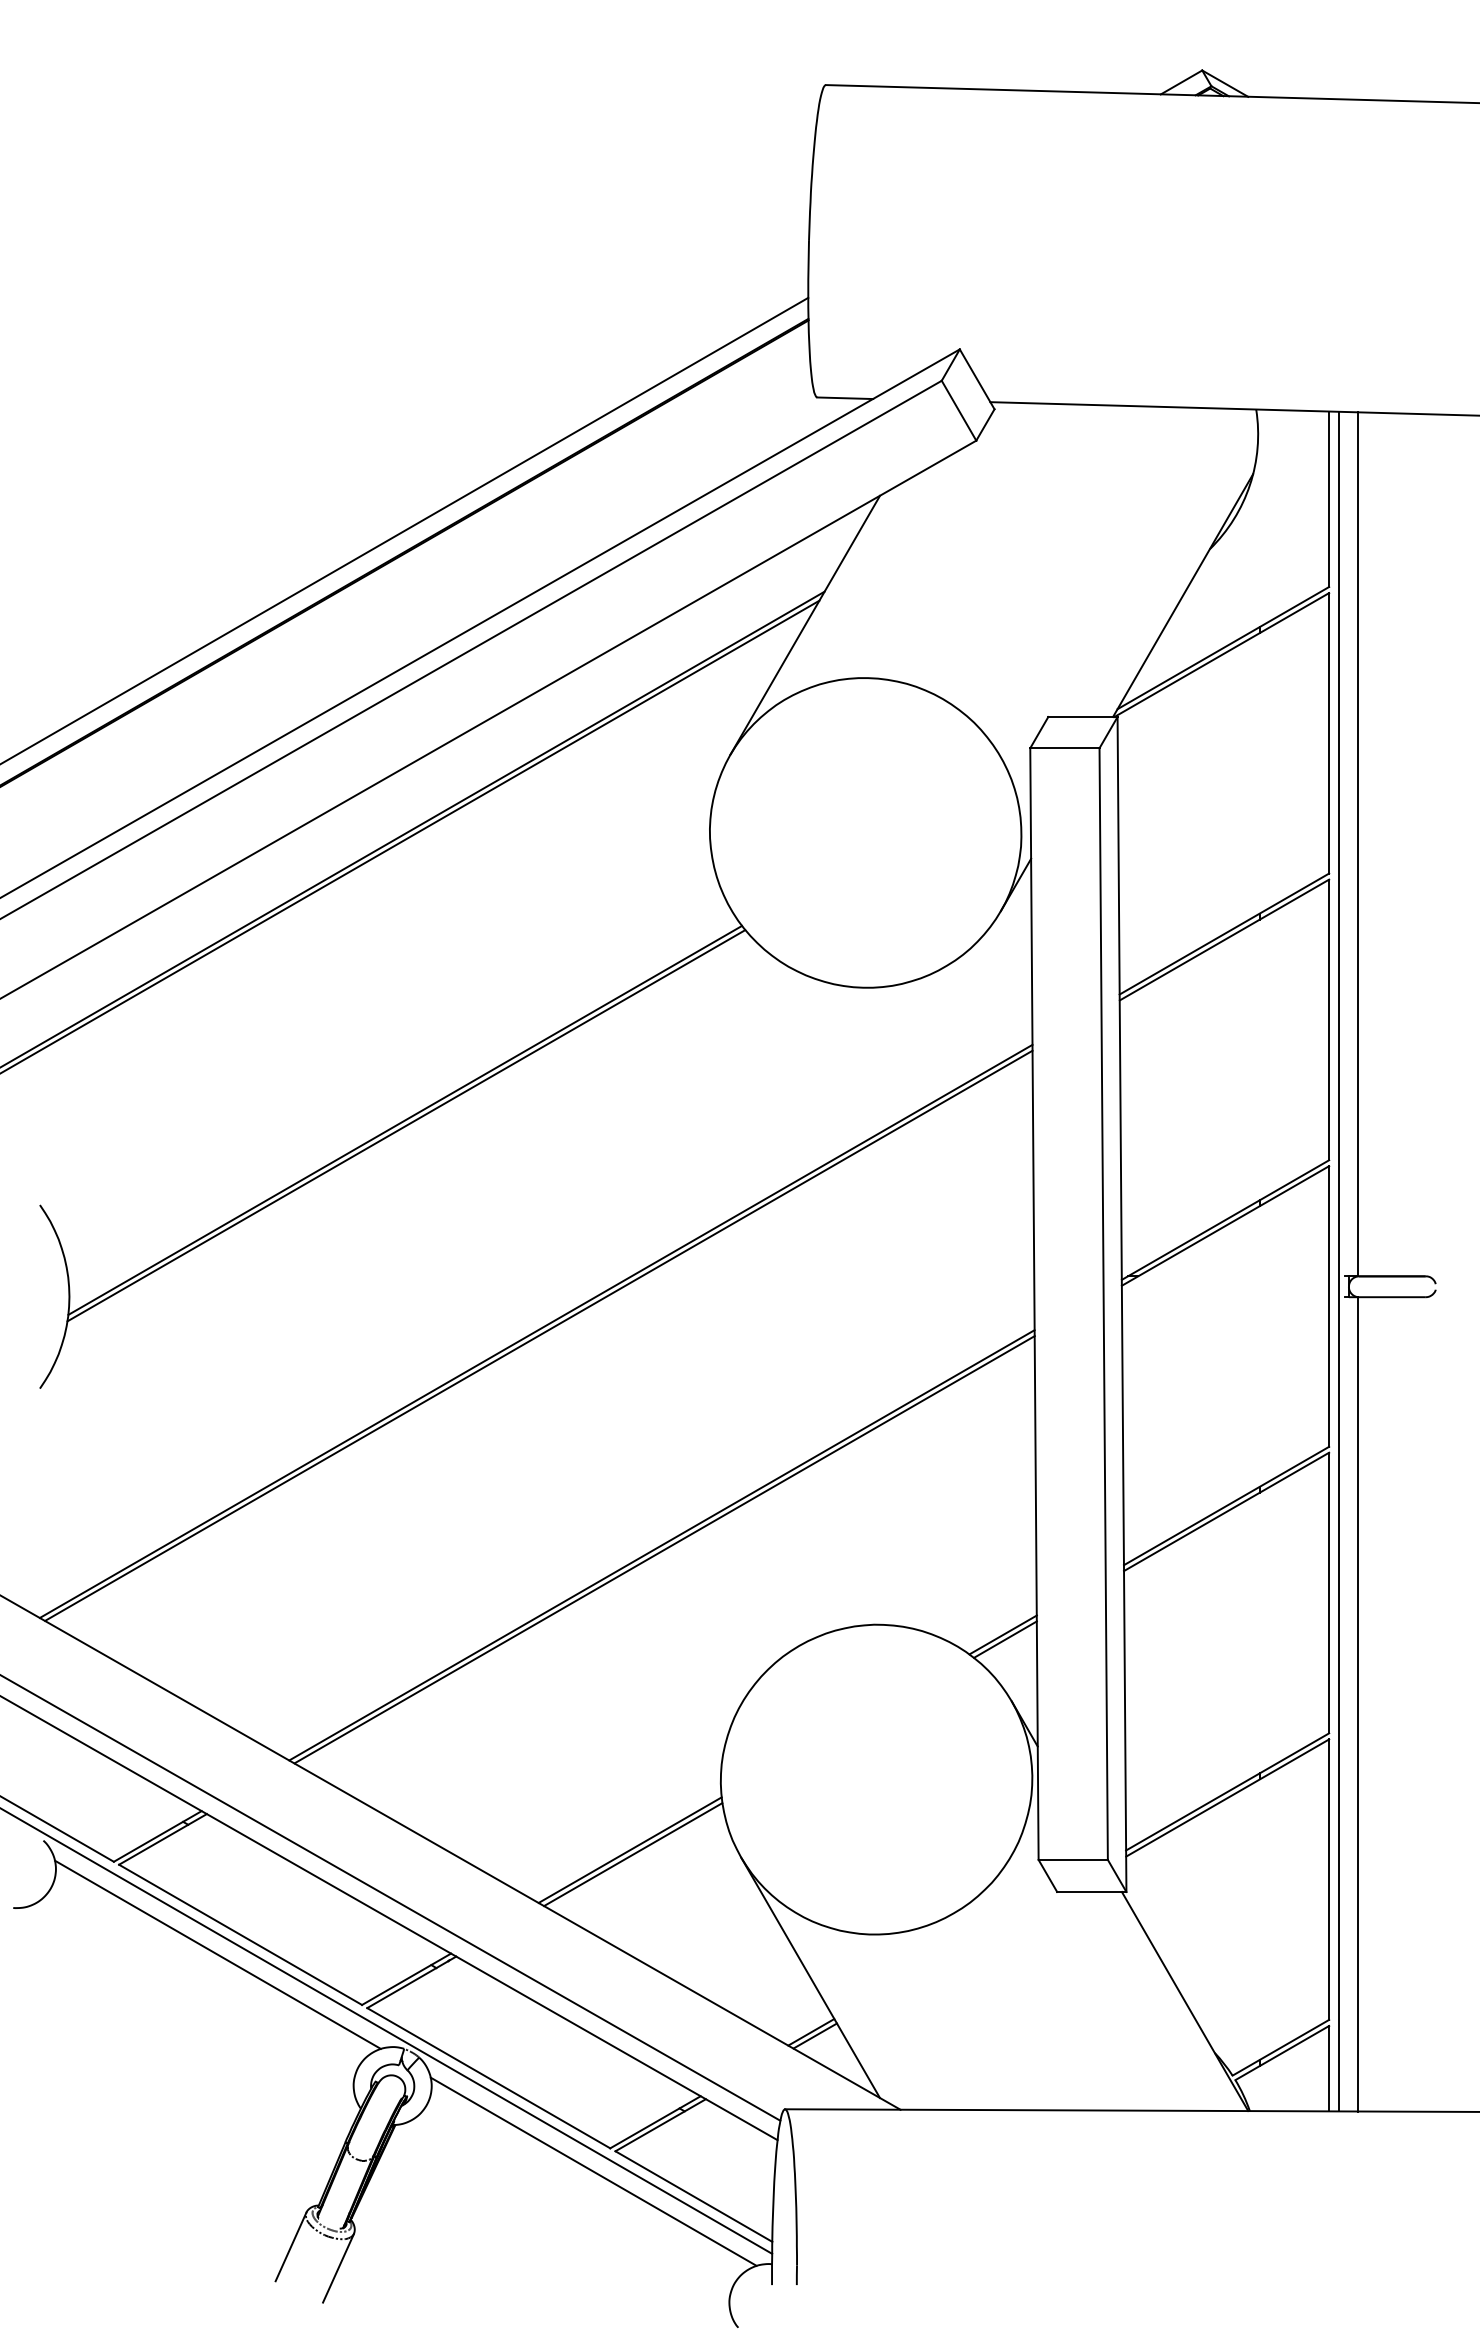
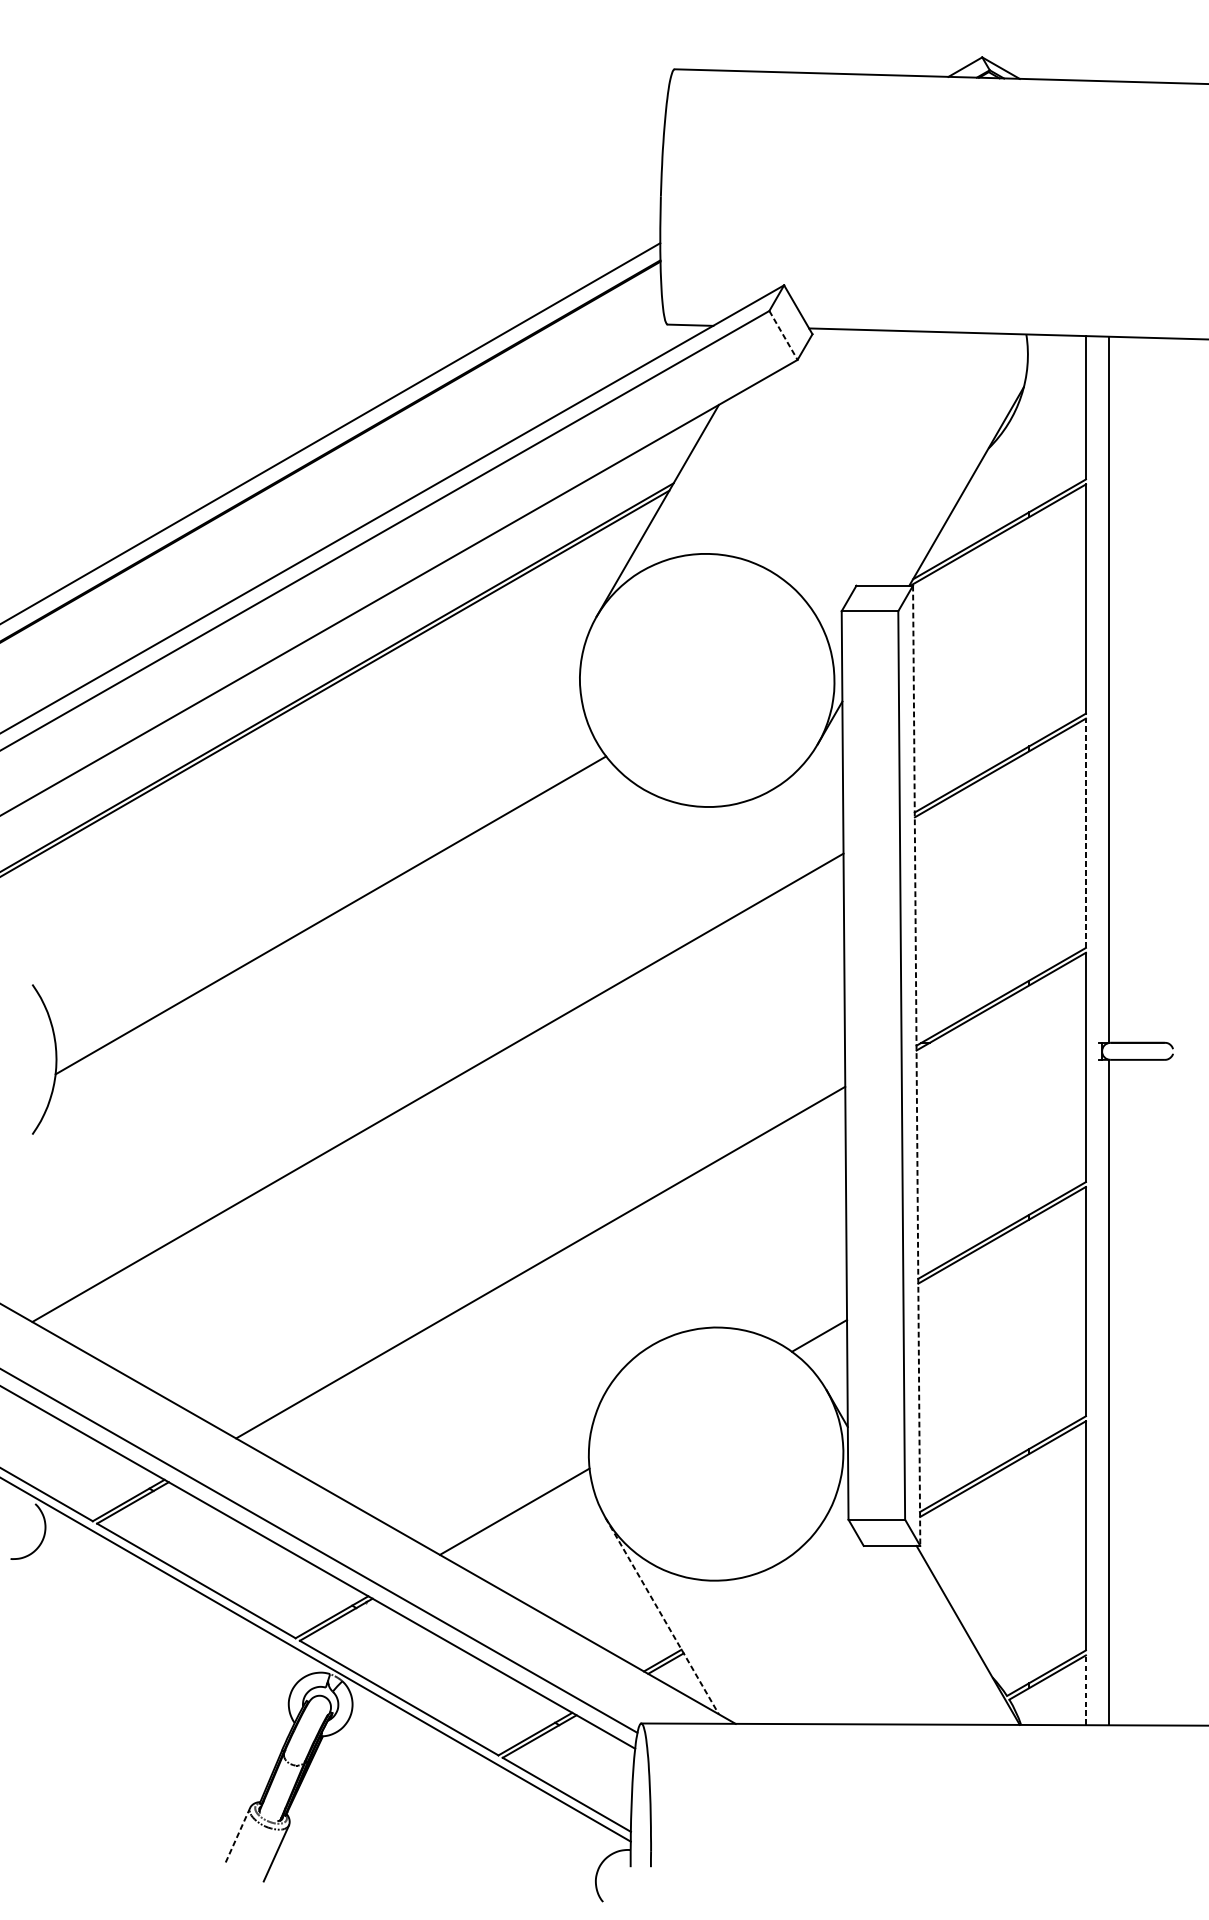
line: (959, 410) -> (783, 335), solid -> dashed
line: (1329, 1019) -> (1086, 832), solid -> dashed
line: (406, 1125) -> (331, 919), removed
line: (1339, 1261) -> (1094, 1030), removed
line: (1122, 1304) -> (917, 1065), solid -> dashed
line: (538, 1335) -> (439, 1091), removed
line: (664, 1549) -> (542, 1266), removed
line: (1005, 1639) -> (821, 1339), removed
line: (633, 1854) -> (517, 1515), removed
line: (217, 1954) -> (177, 1597), removed
line: (810, 1977) -> (662, 1615), solid -> dashed
line: (1329, 2068) -> (1086, 1690), solid -> dashed
line: (593, 2171) -> (484, 1774), removed
line: (291, 2247) -> (237, 1836), solid -> dashed

